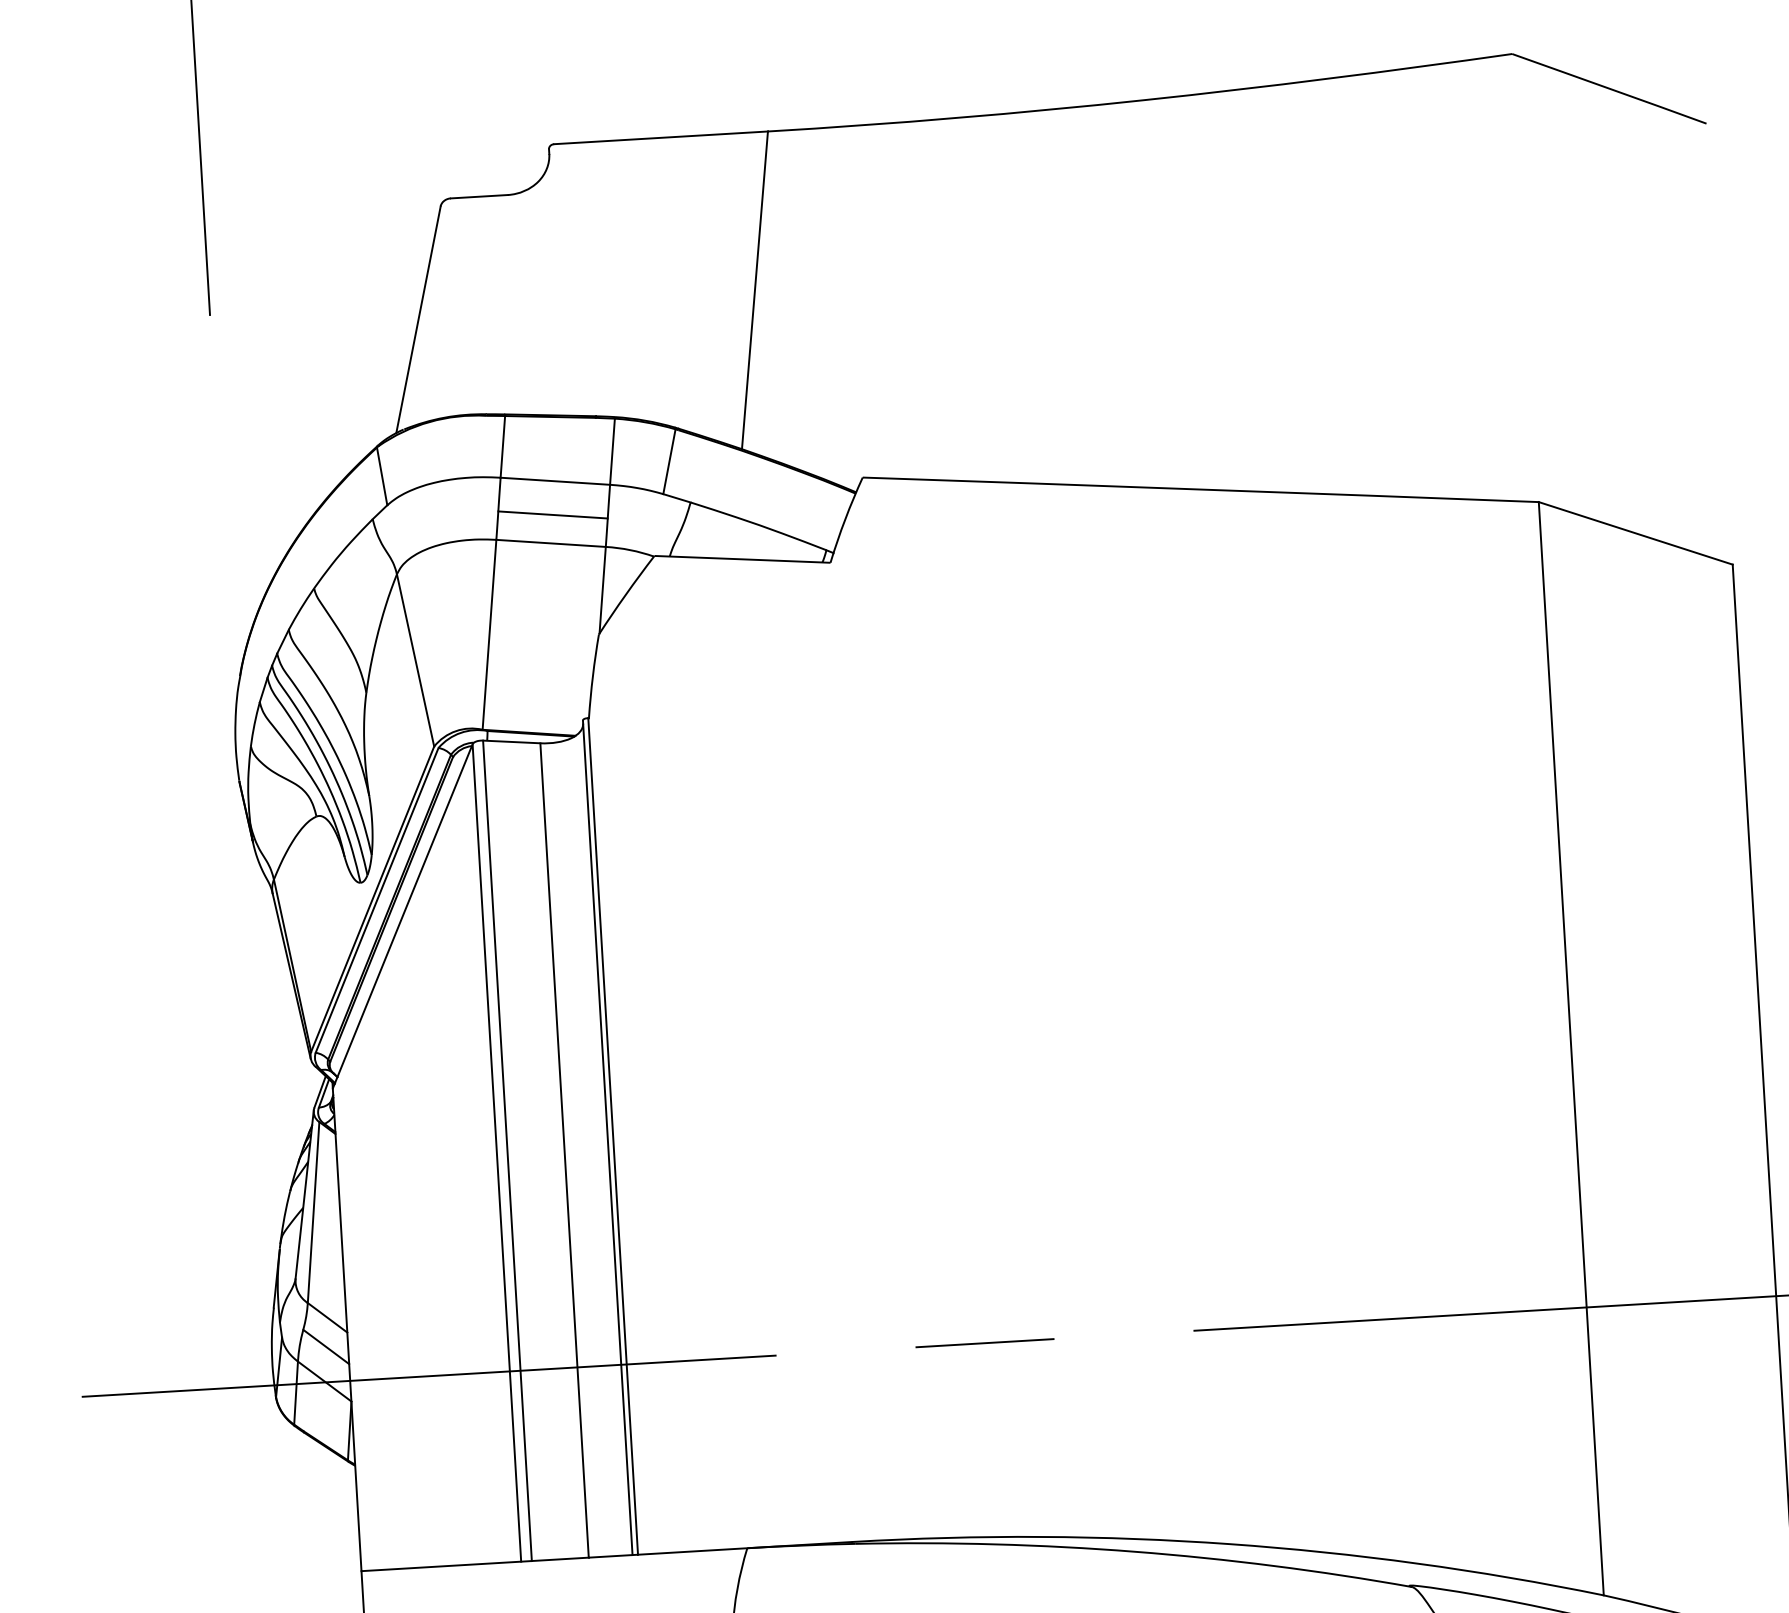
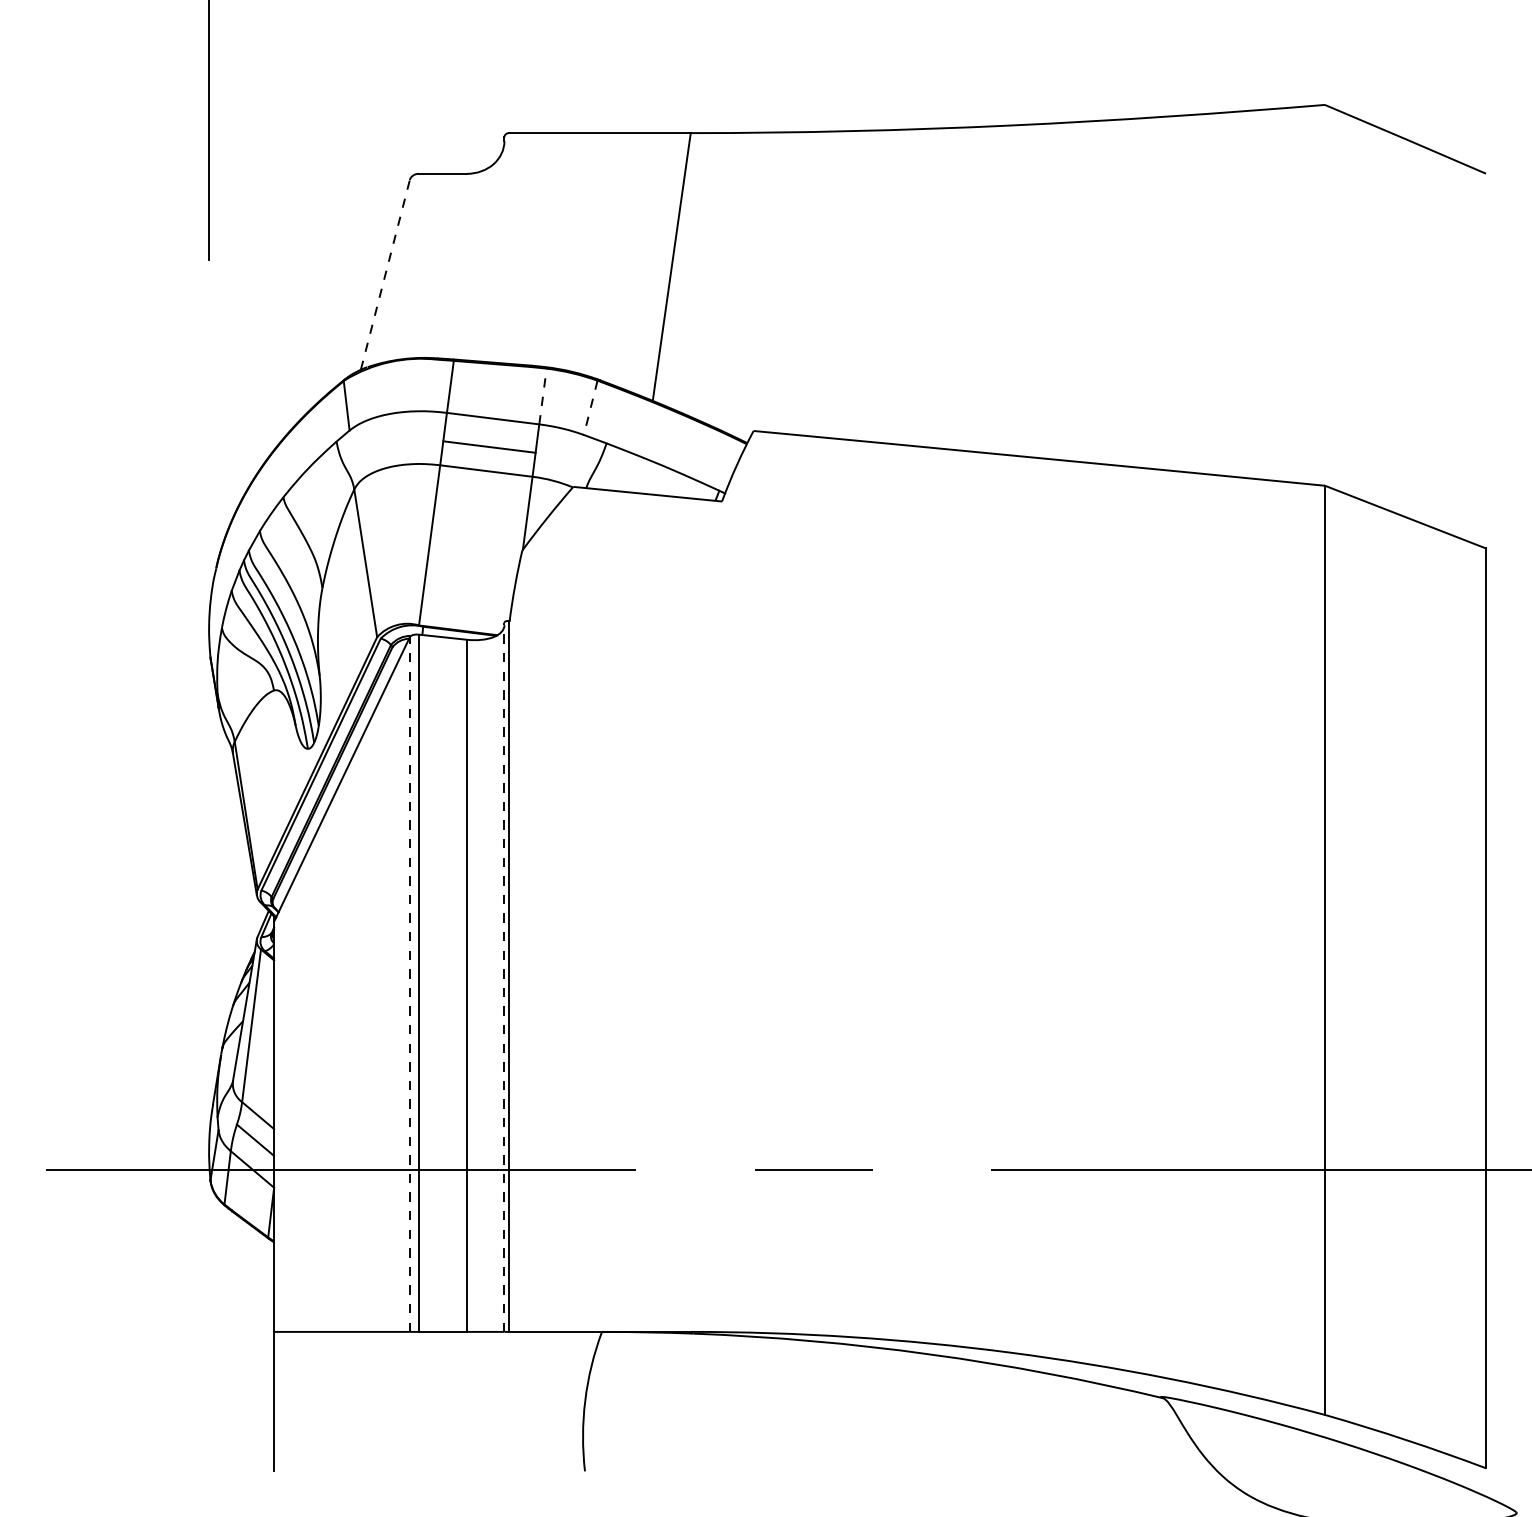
line: (418, 320) -> (385, 275), solid -> dashed
line: (613, 451) -> (543, 396), solid -> dashed
line: (669, 461) -> (590, 407), solid -> dashed
line: (607, 1138) -> (504, 977), solid -> dashed
line: (496, 1152) -> (409, 984), solid -> dashed

